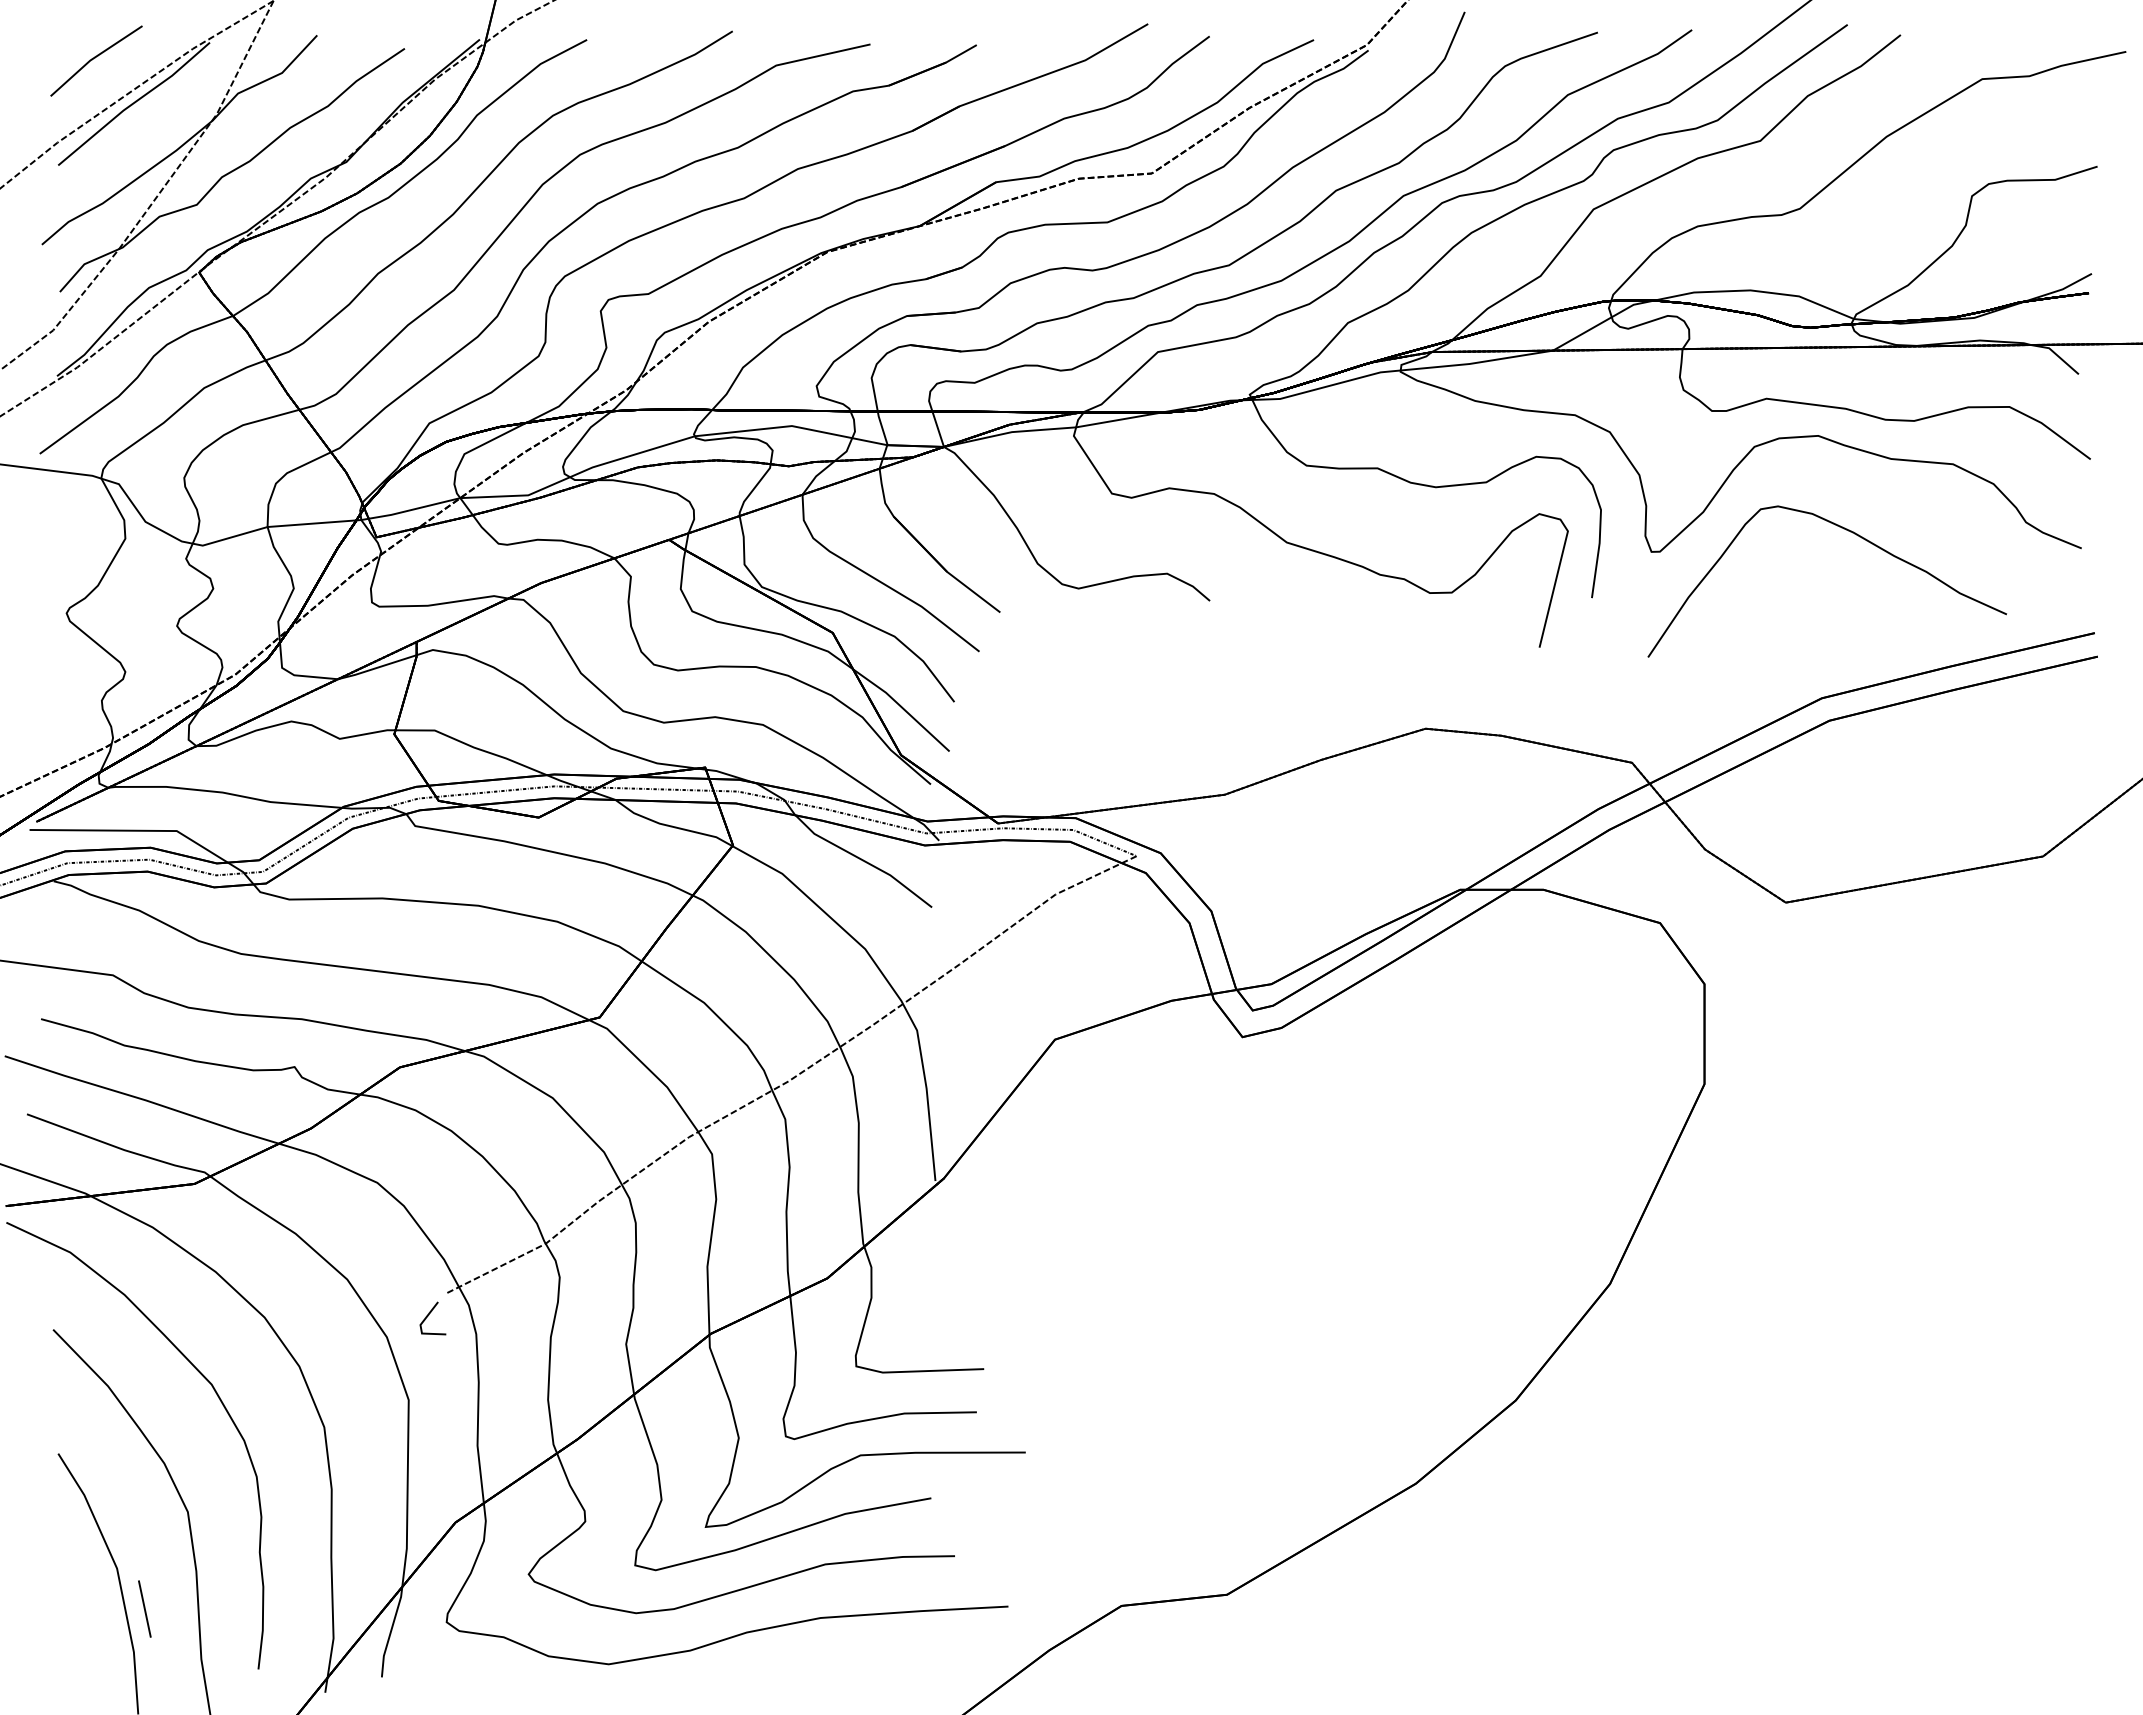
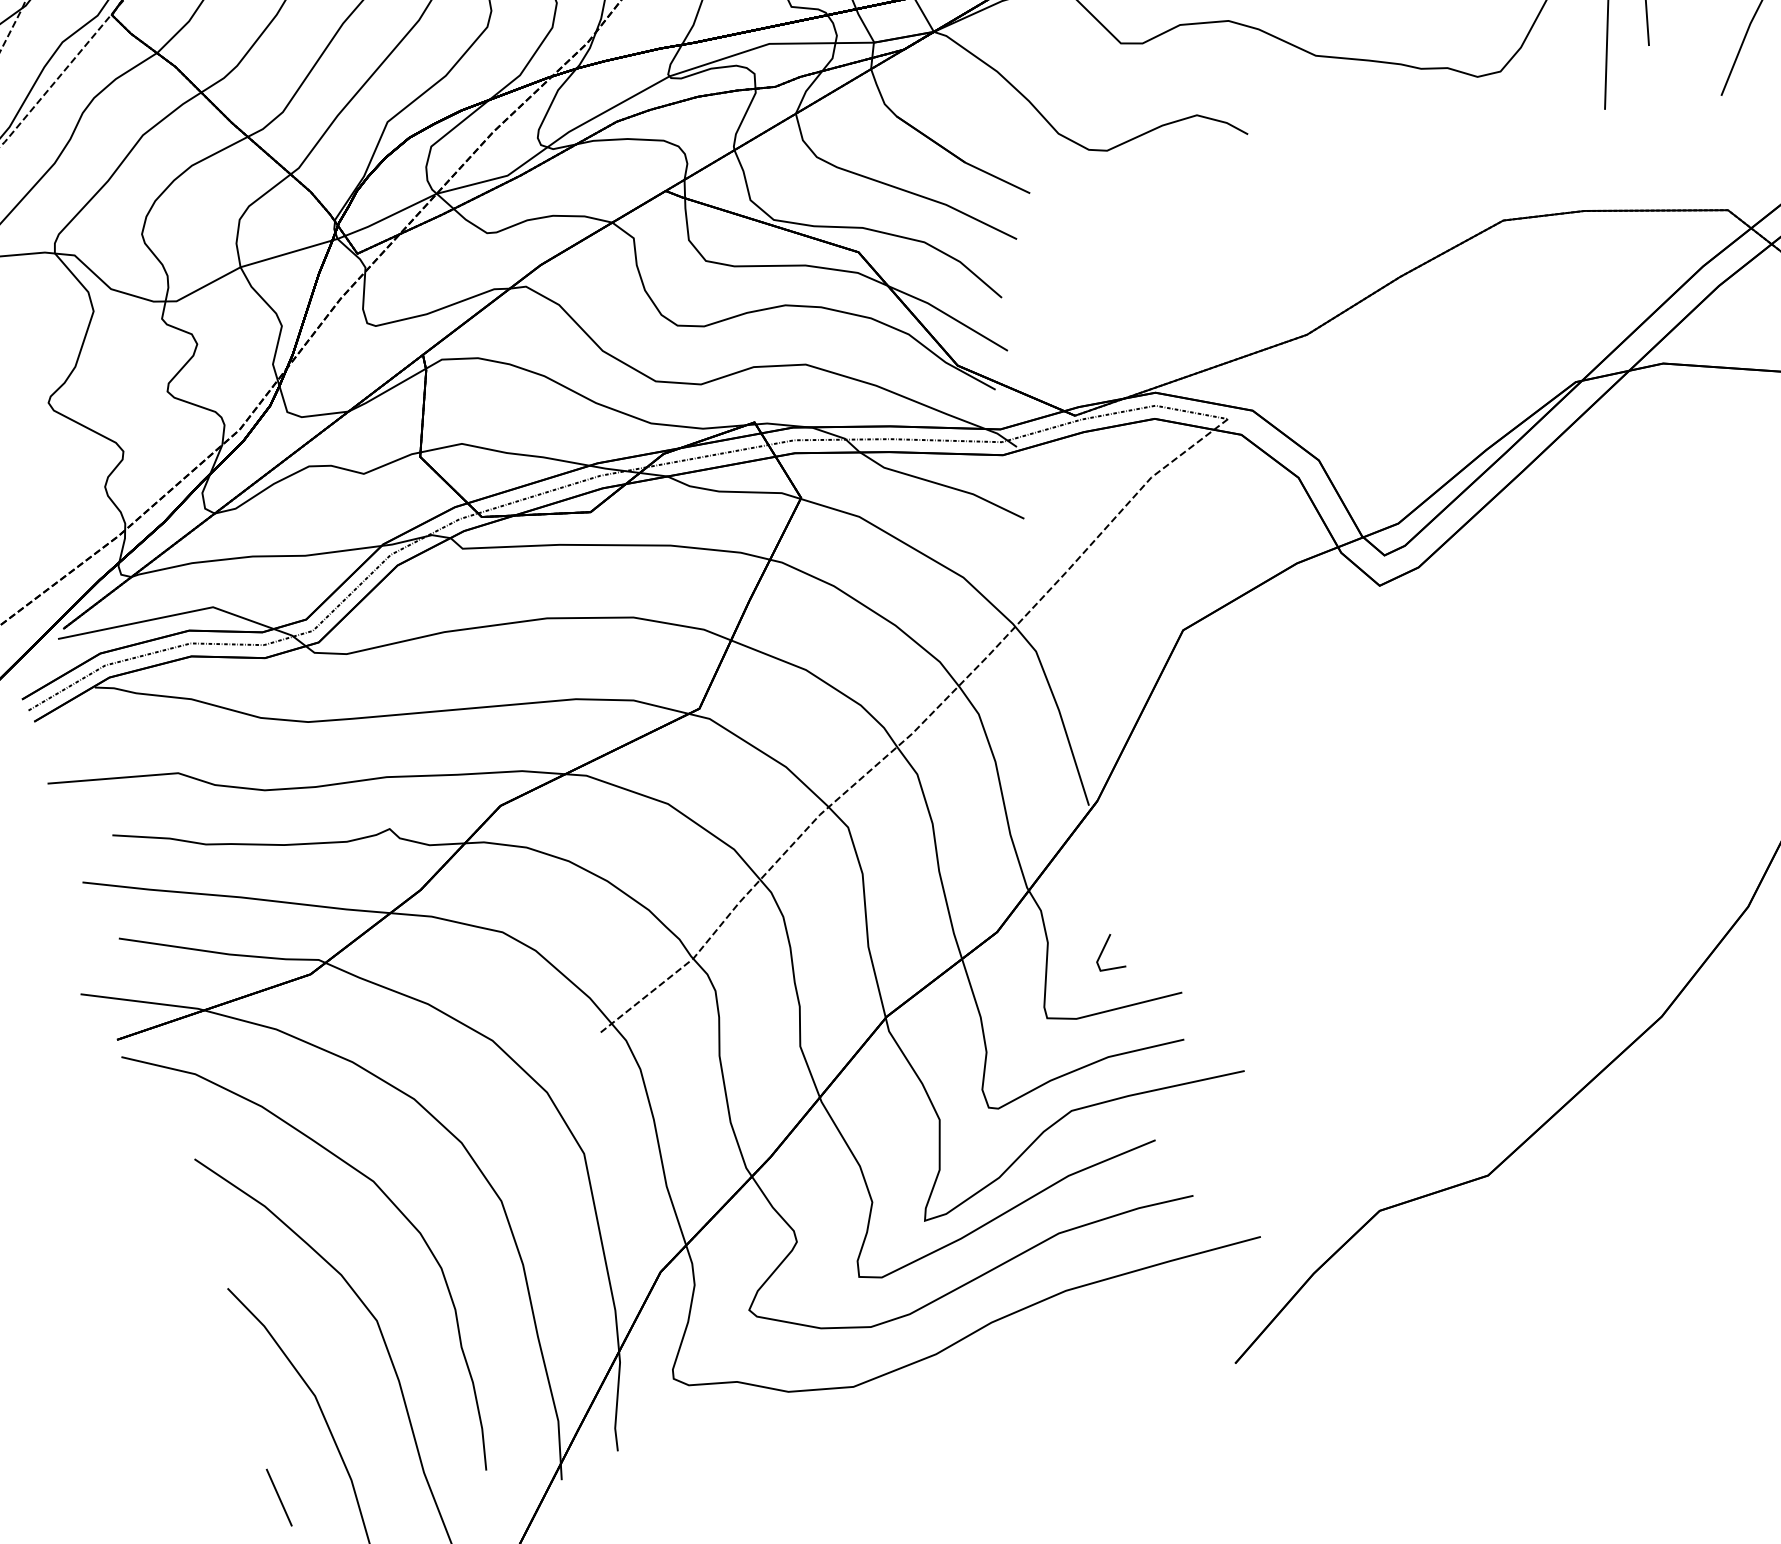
line: (428, 1316) -> (1103, 951), moved
line: (144, 1608) -> (278, 1497), moved

